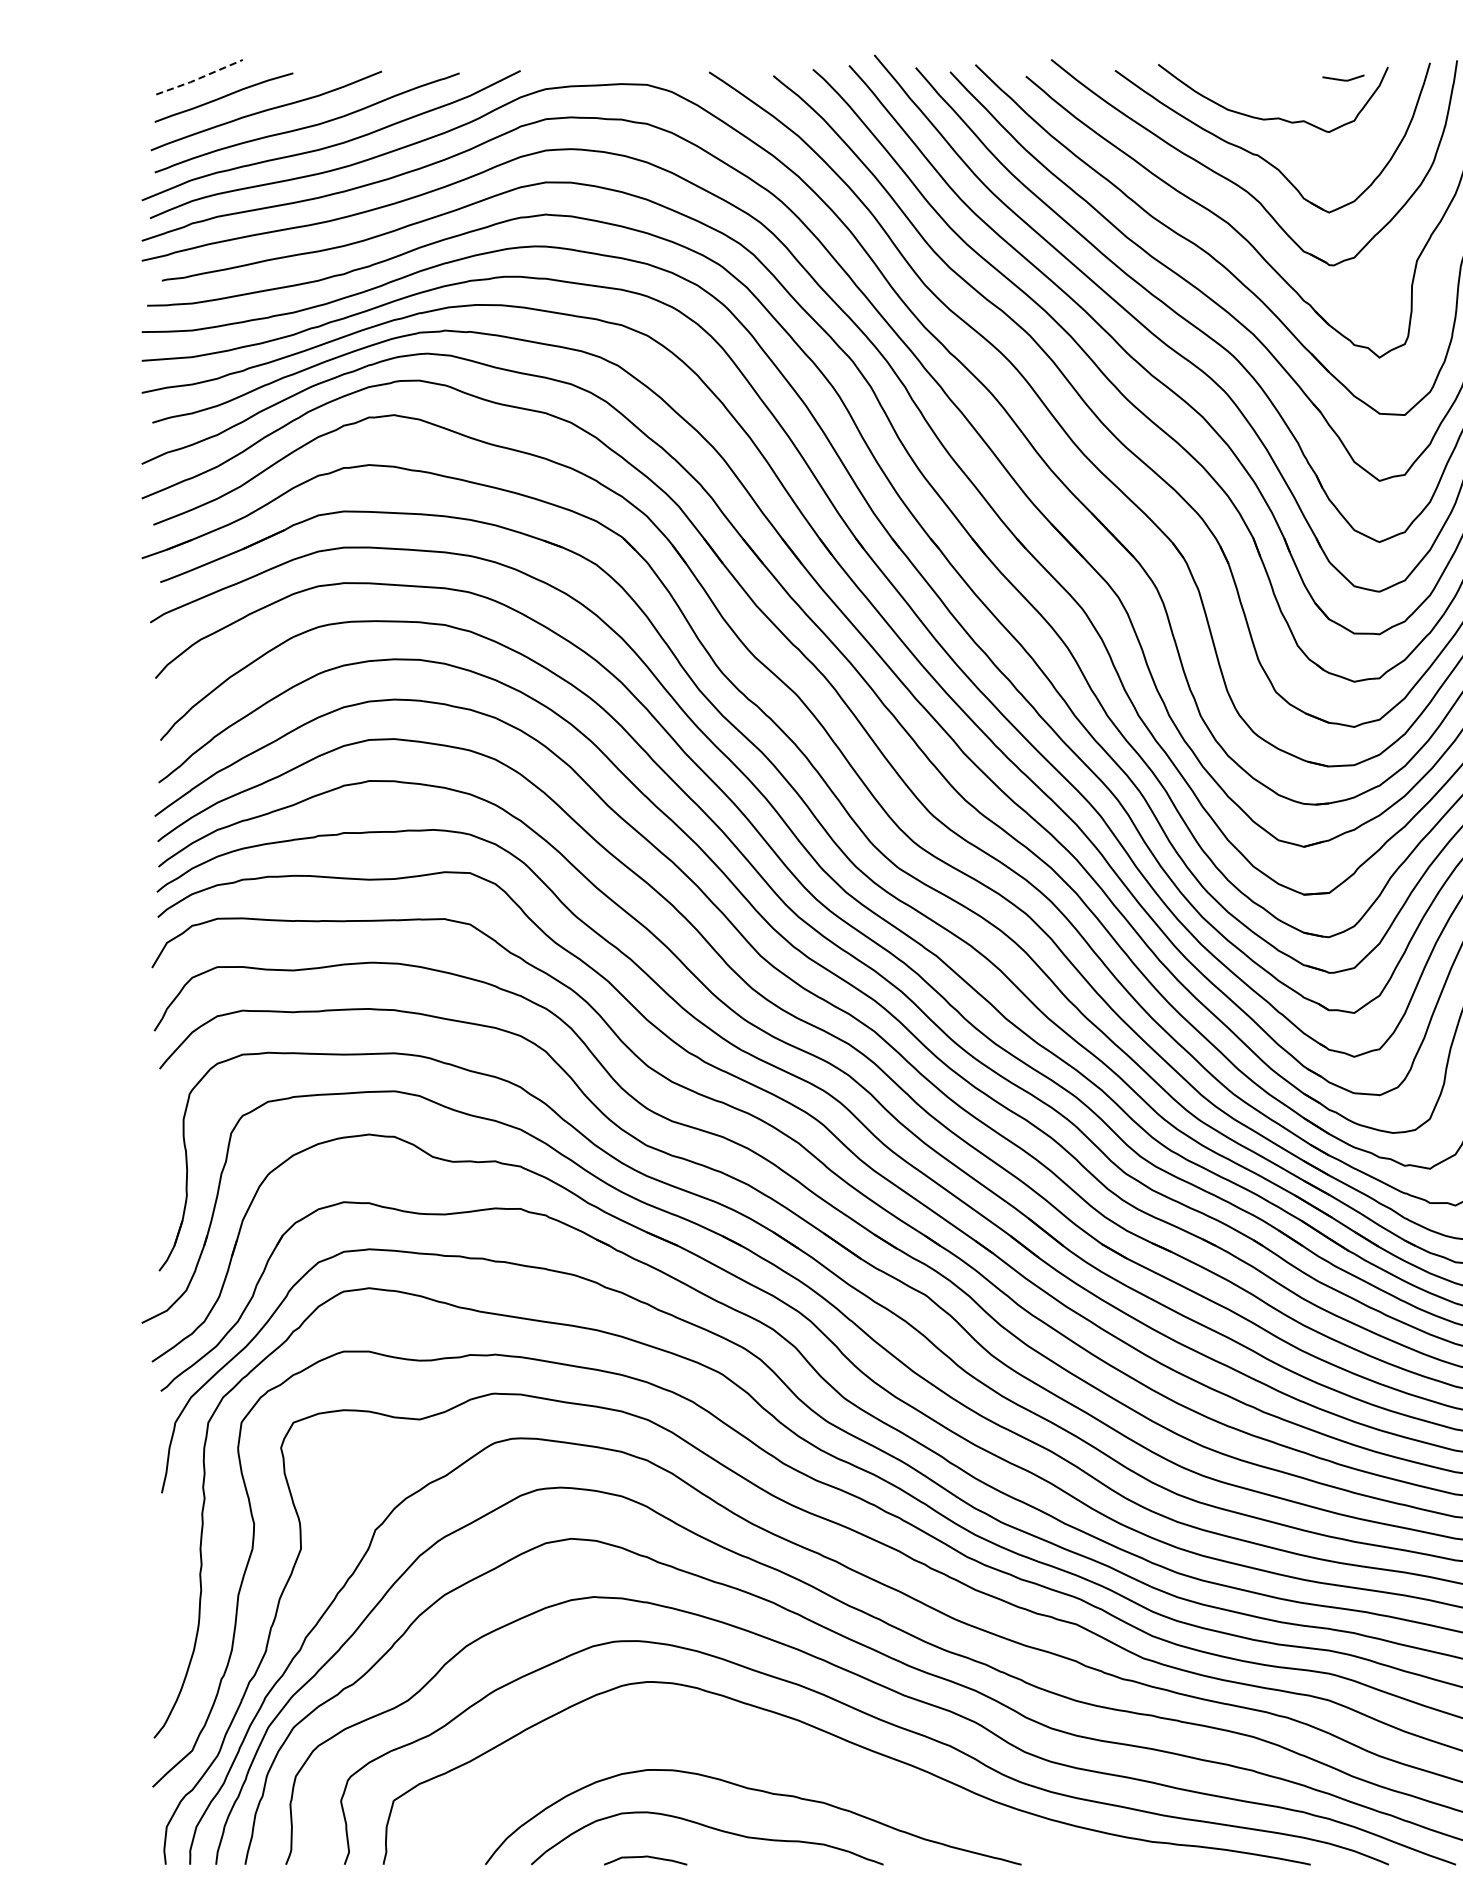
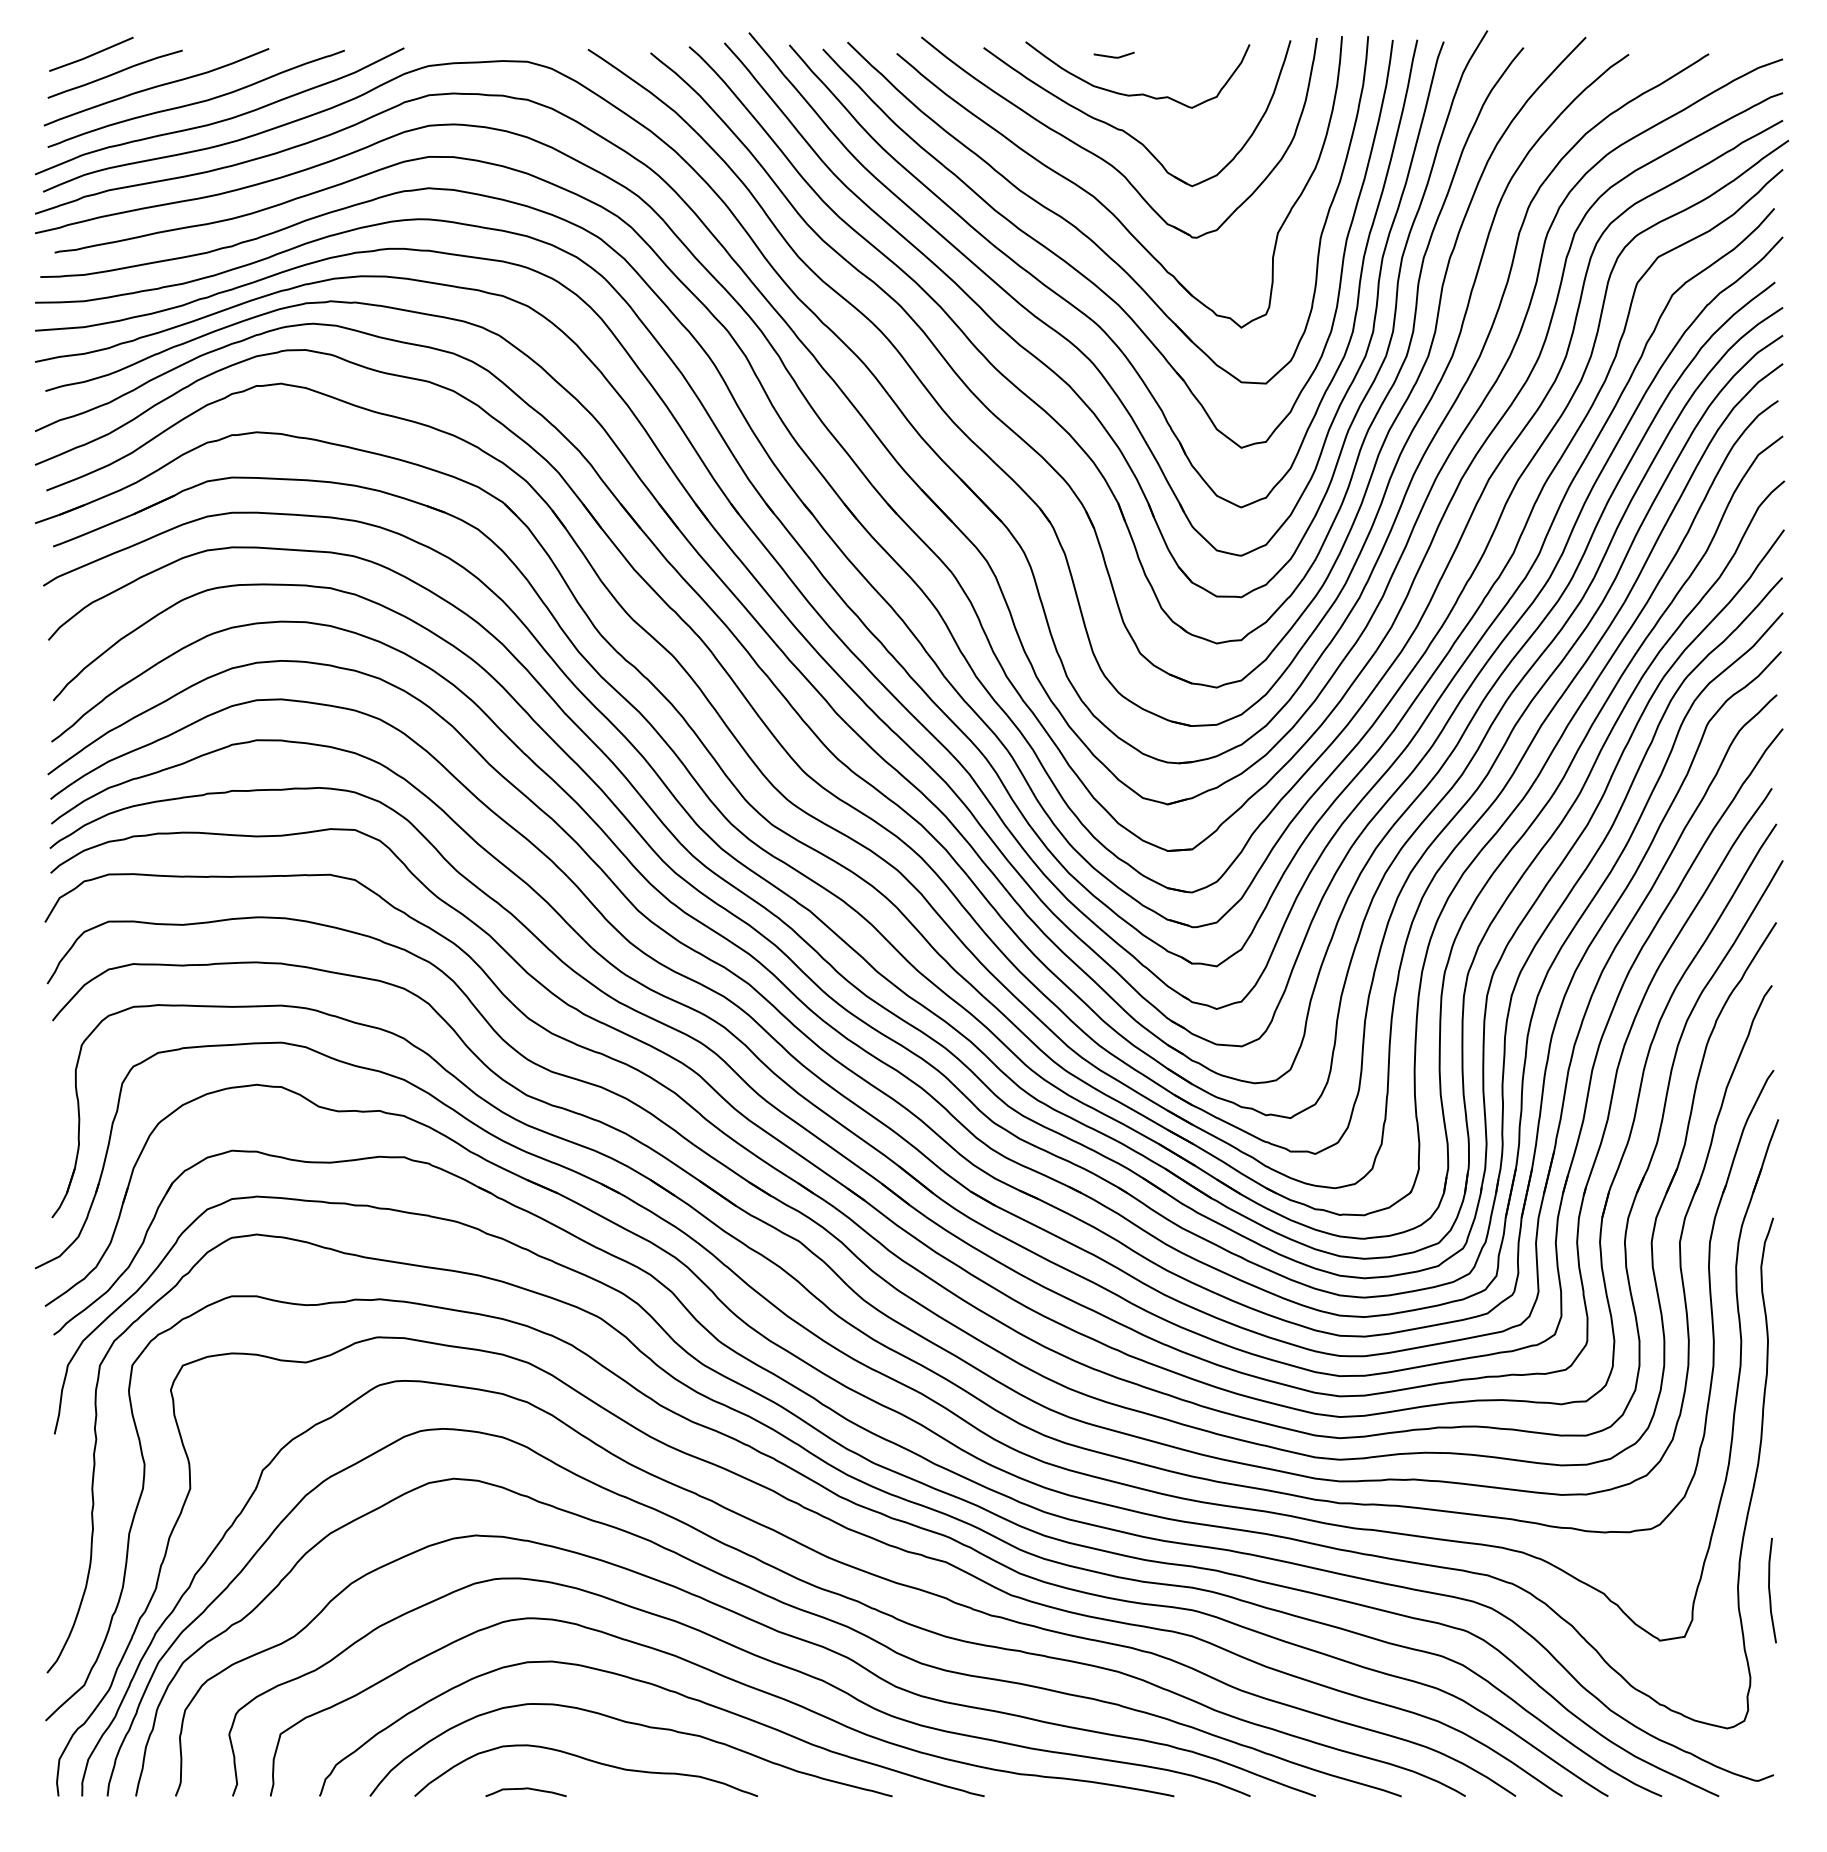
line: (199, 78) -> (91, 55), dashed -> solid
line: (1342, 79) -> (1113, 56), moved
curve: (788, 1756) -> (665, 1690), added

